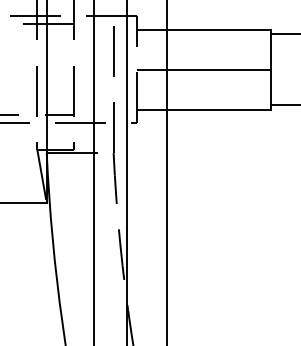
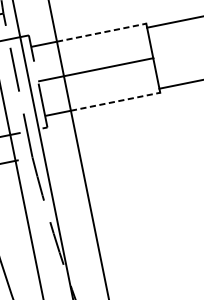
line: (218, 29) -> (101, 32), solid -> dashed
line: (218, 109) -> (115, 101), solid -> dashed

